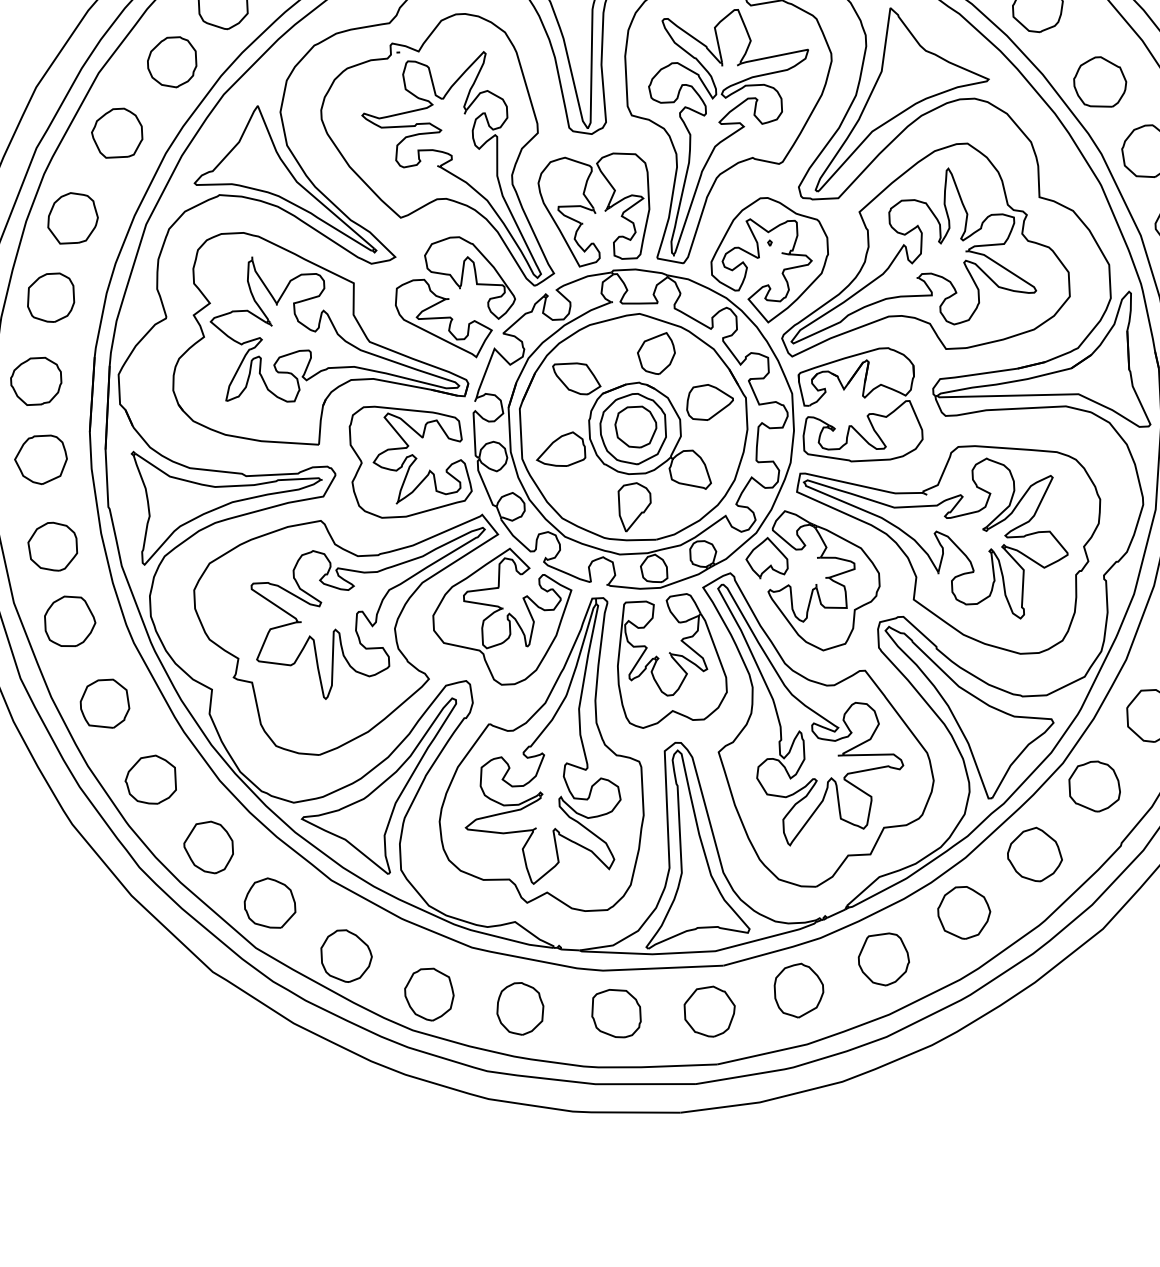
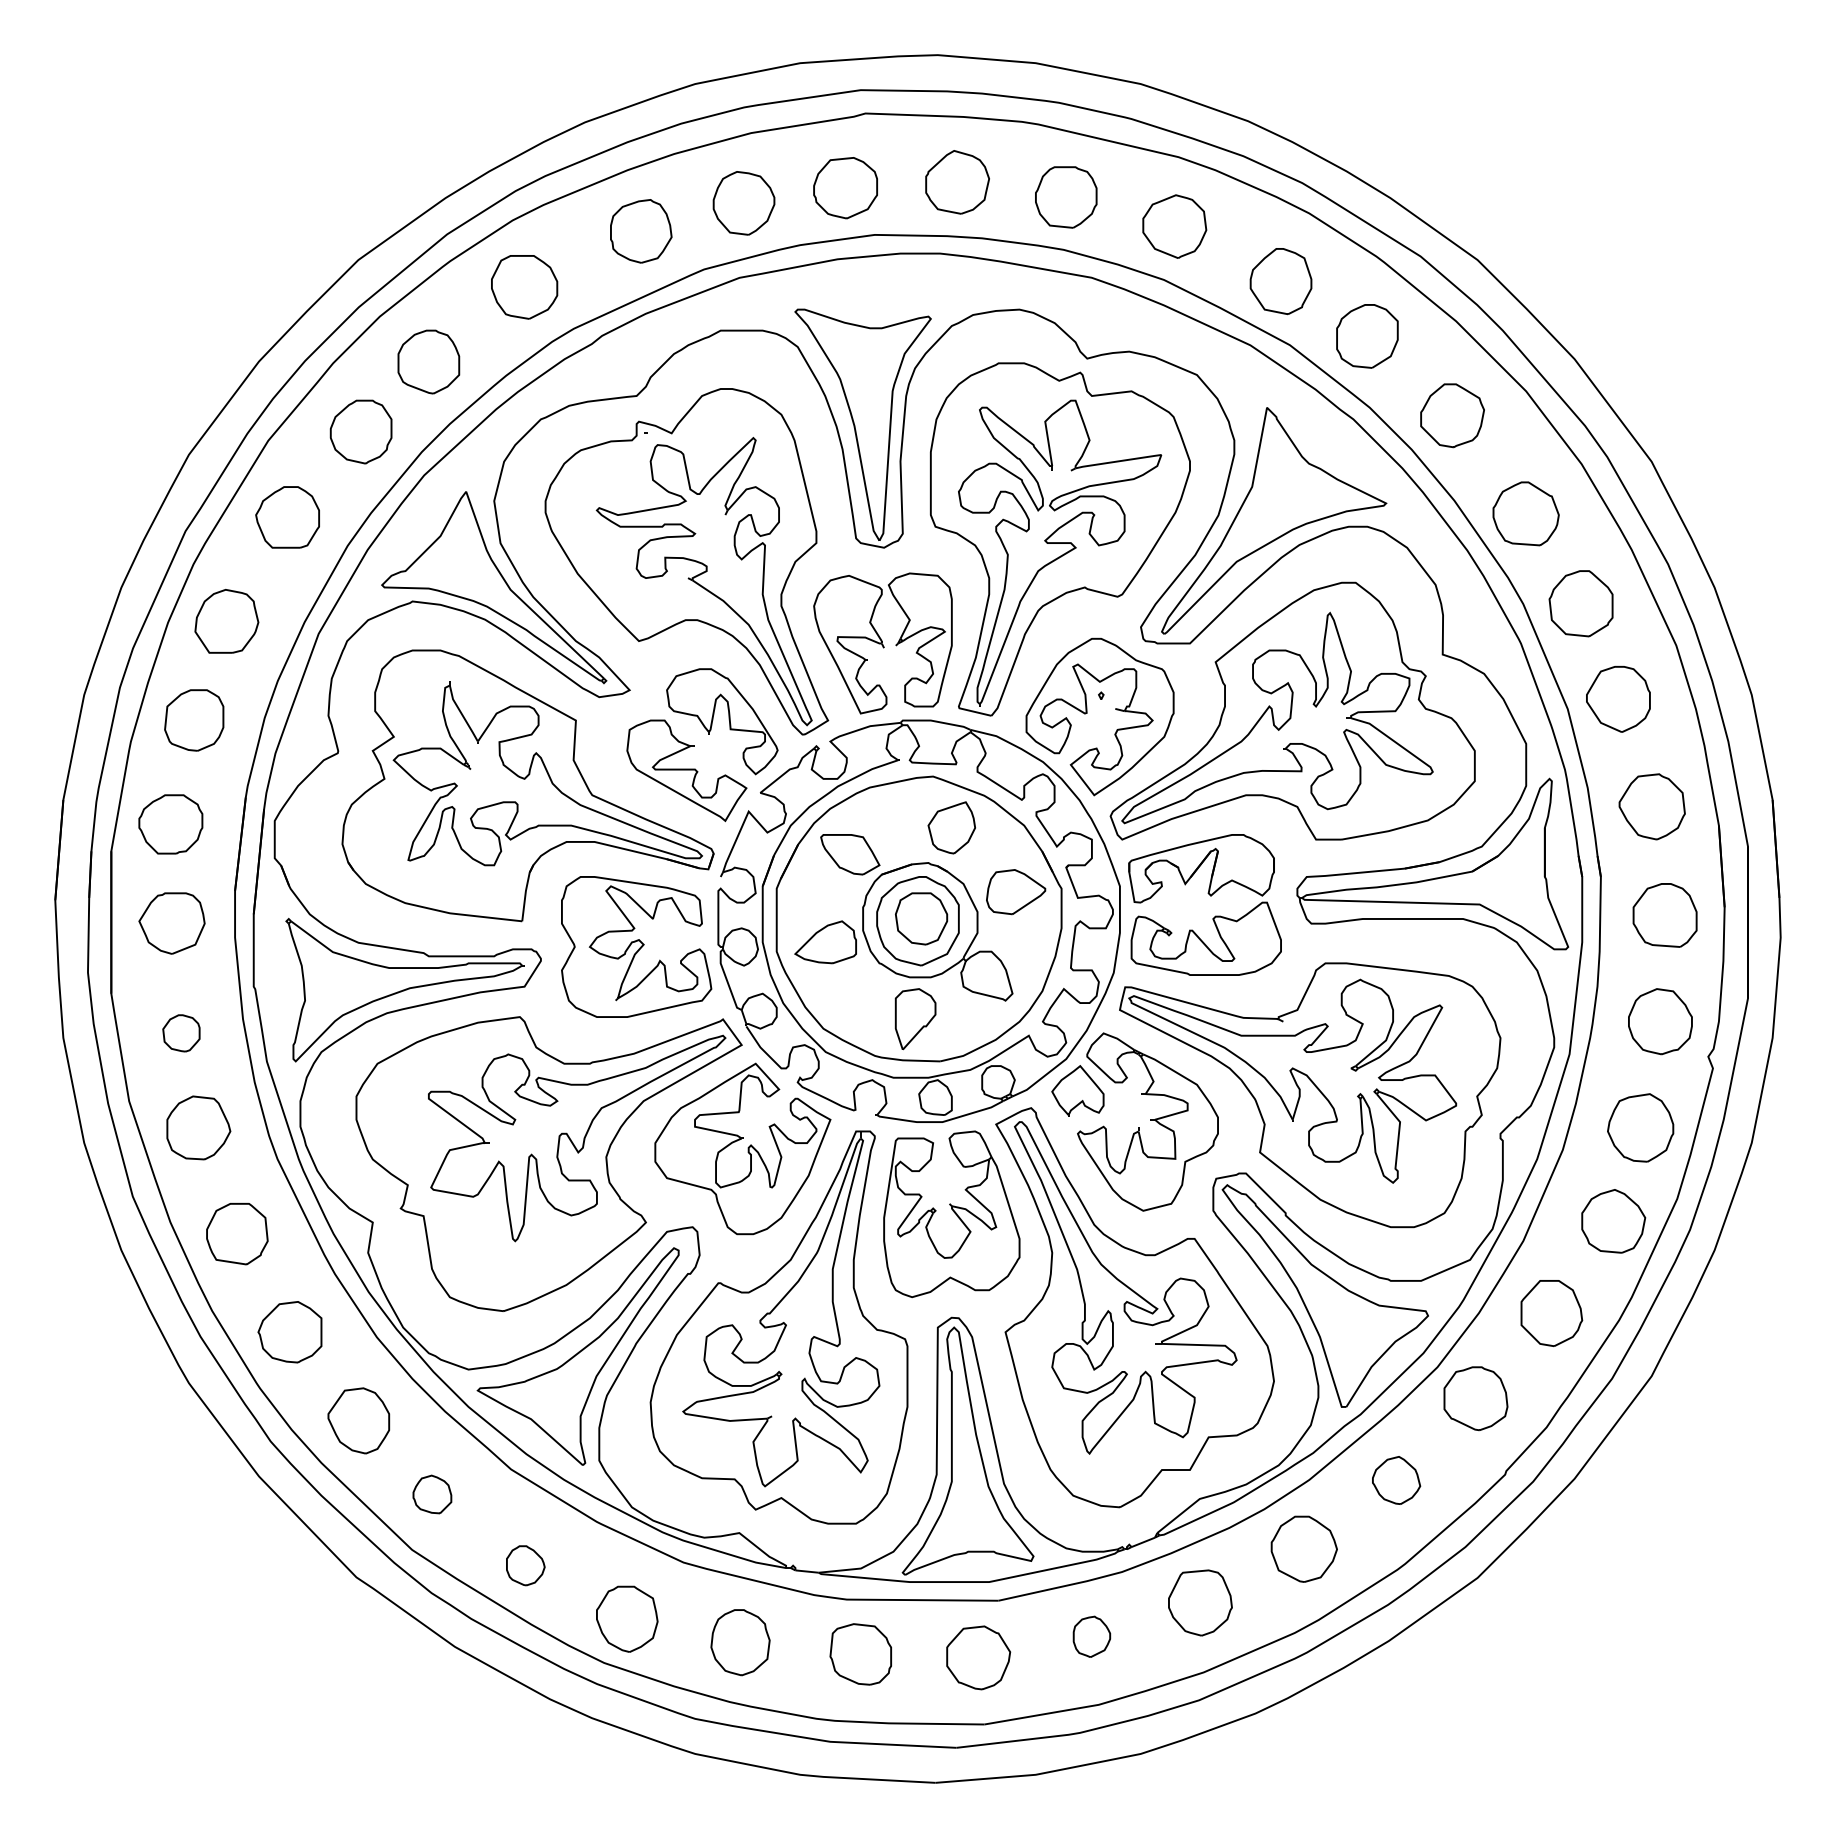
part: (52, 547) -> (181, 1033), size x0.6
part: (1034, 854) -> (1396, 1480), size x0.7
part: (270, 903) -> (432, 1494), size x0.6
part: (346, 956) -> (525, 1565), size x0.6
part: (798, 990) -> (1091, 1636), size x0.6

